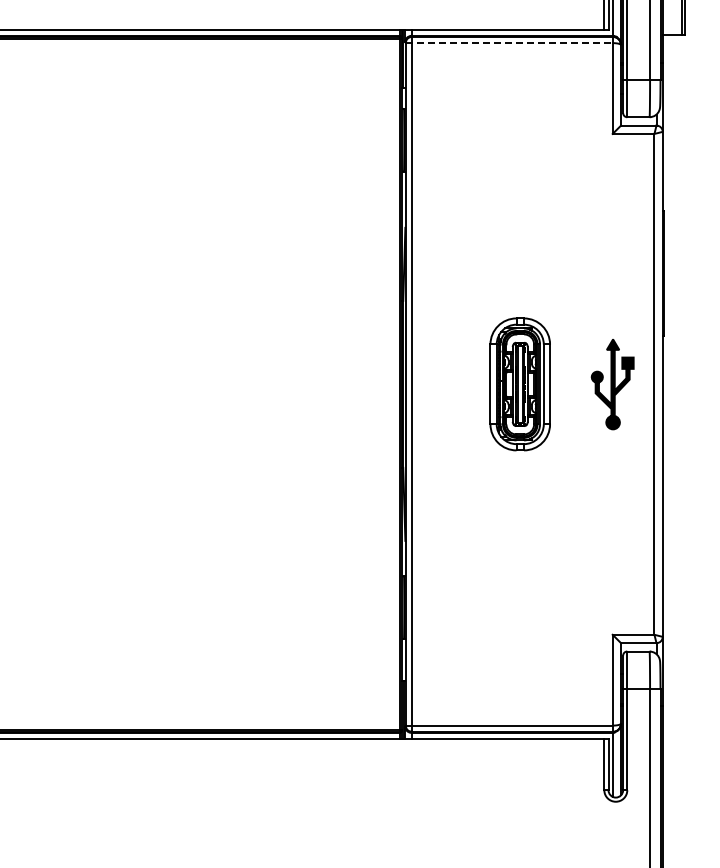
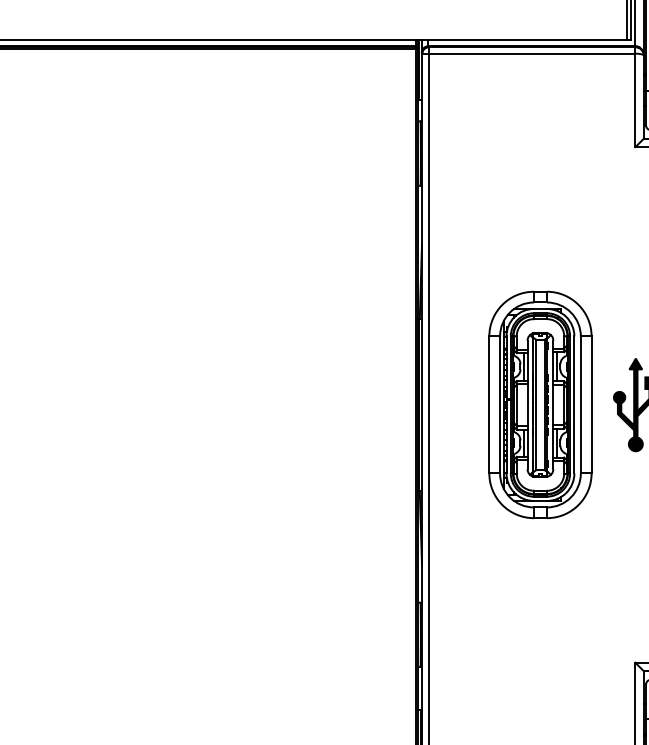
line: (509, 43) -> (529, 54), dashed -> solid
part: (519, 384) -> (539, 405), size x1.67

